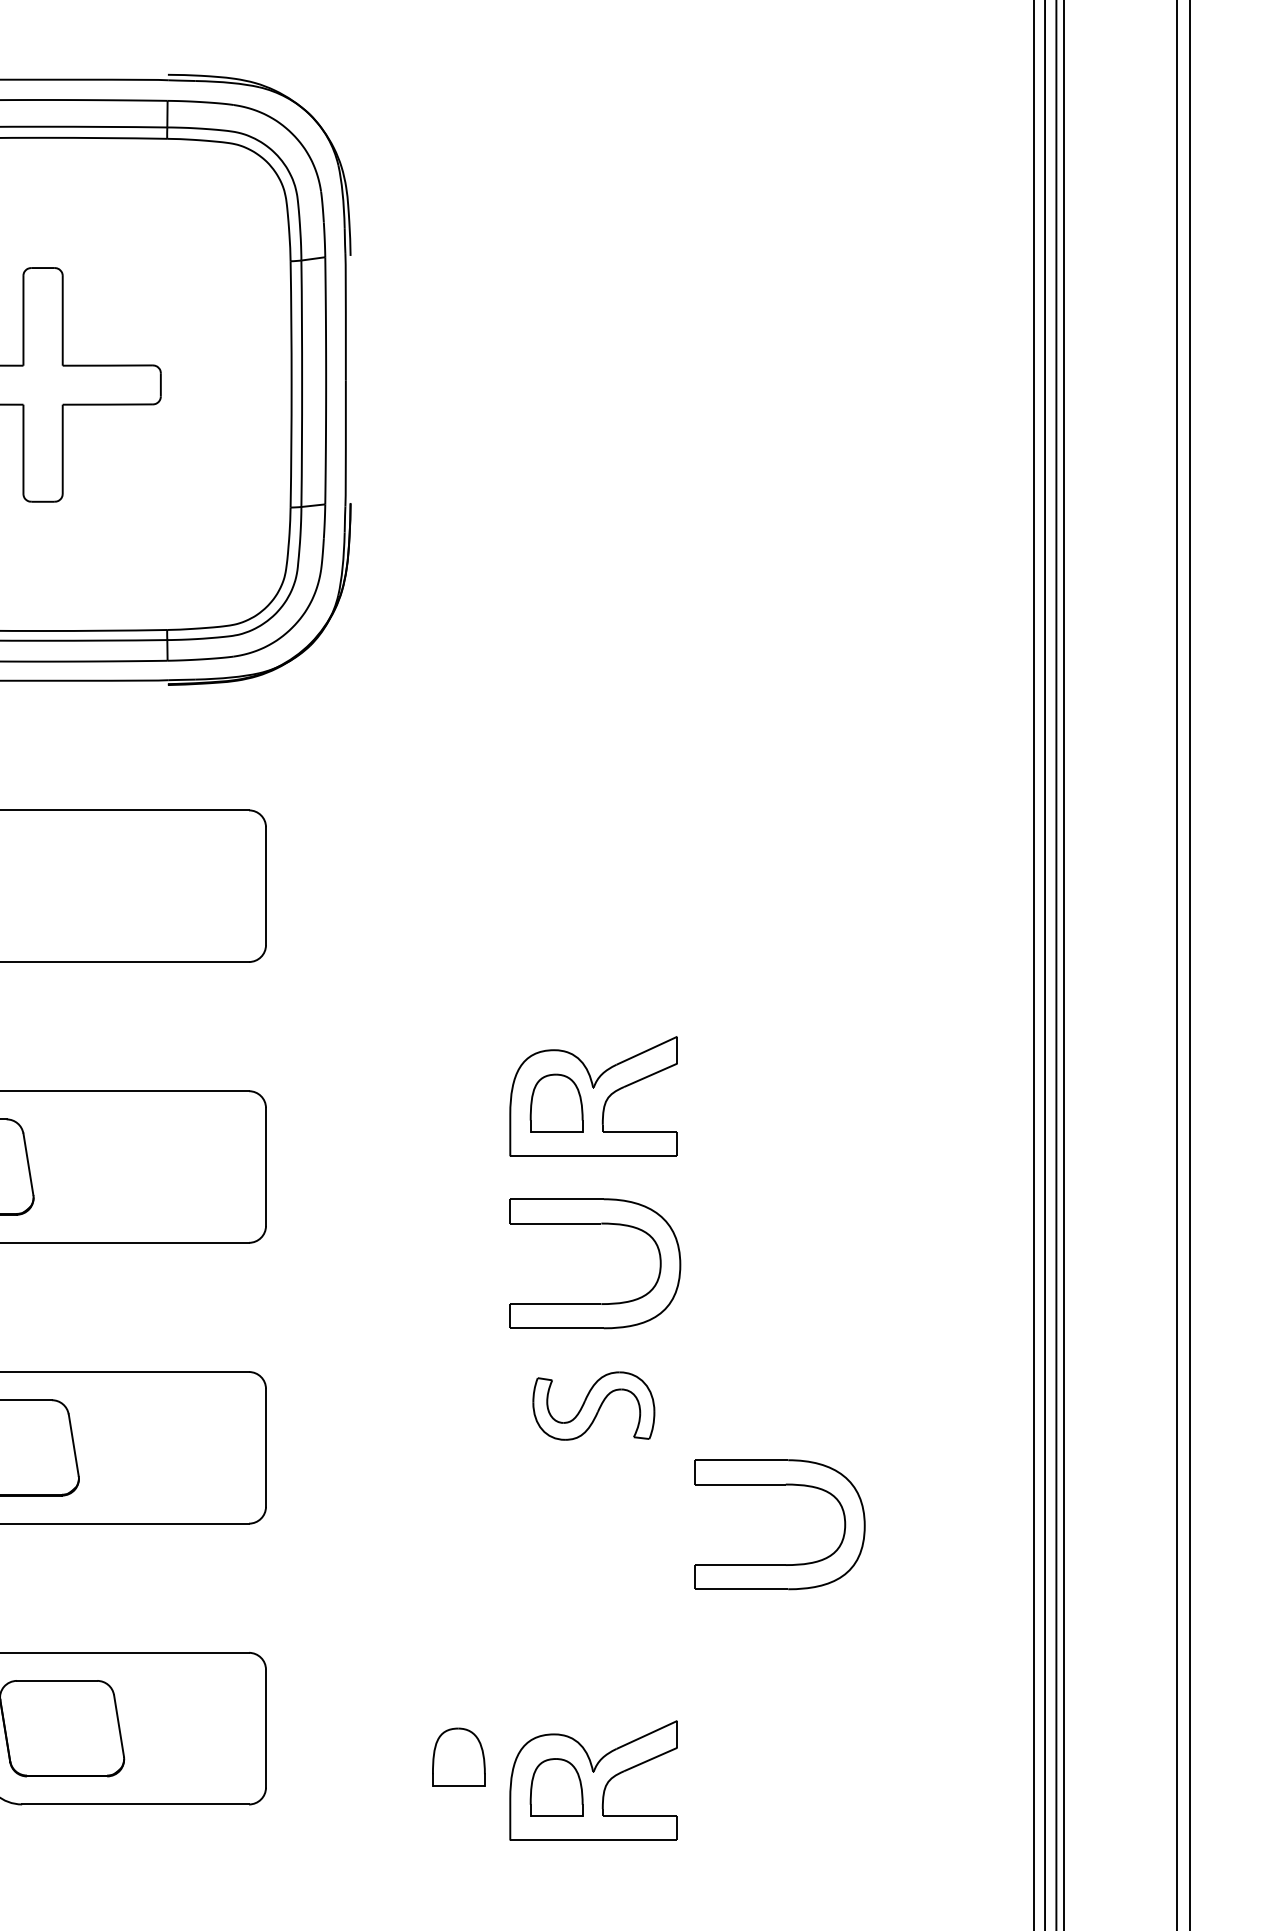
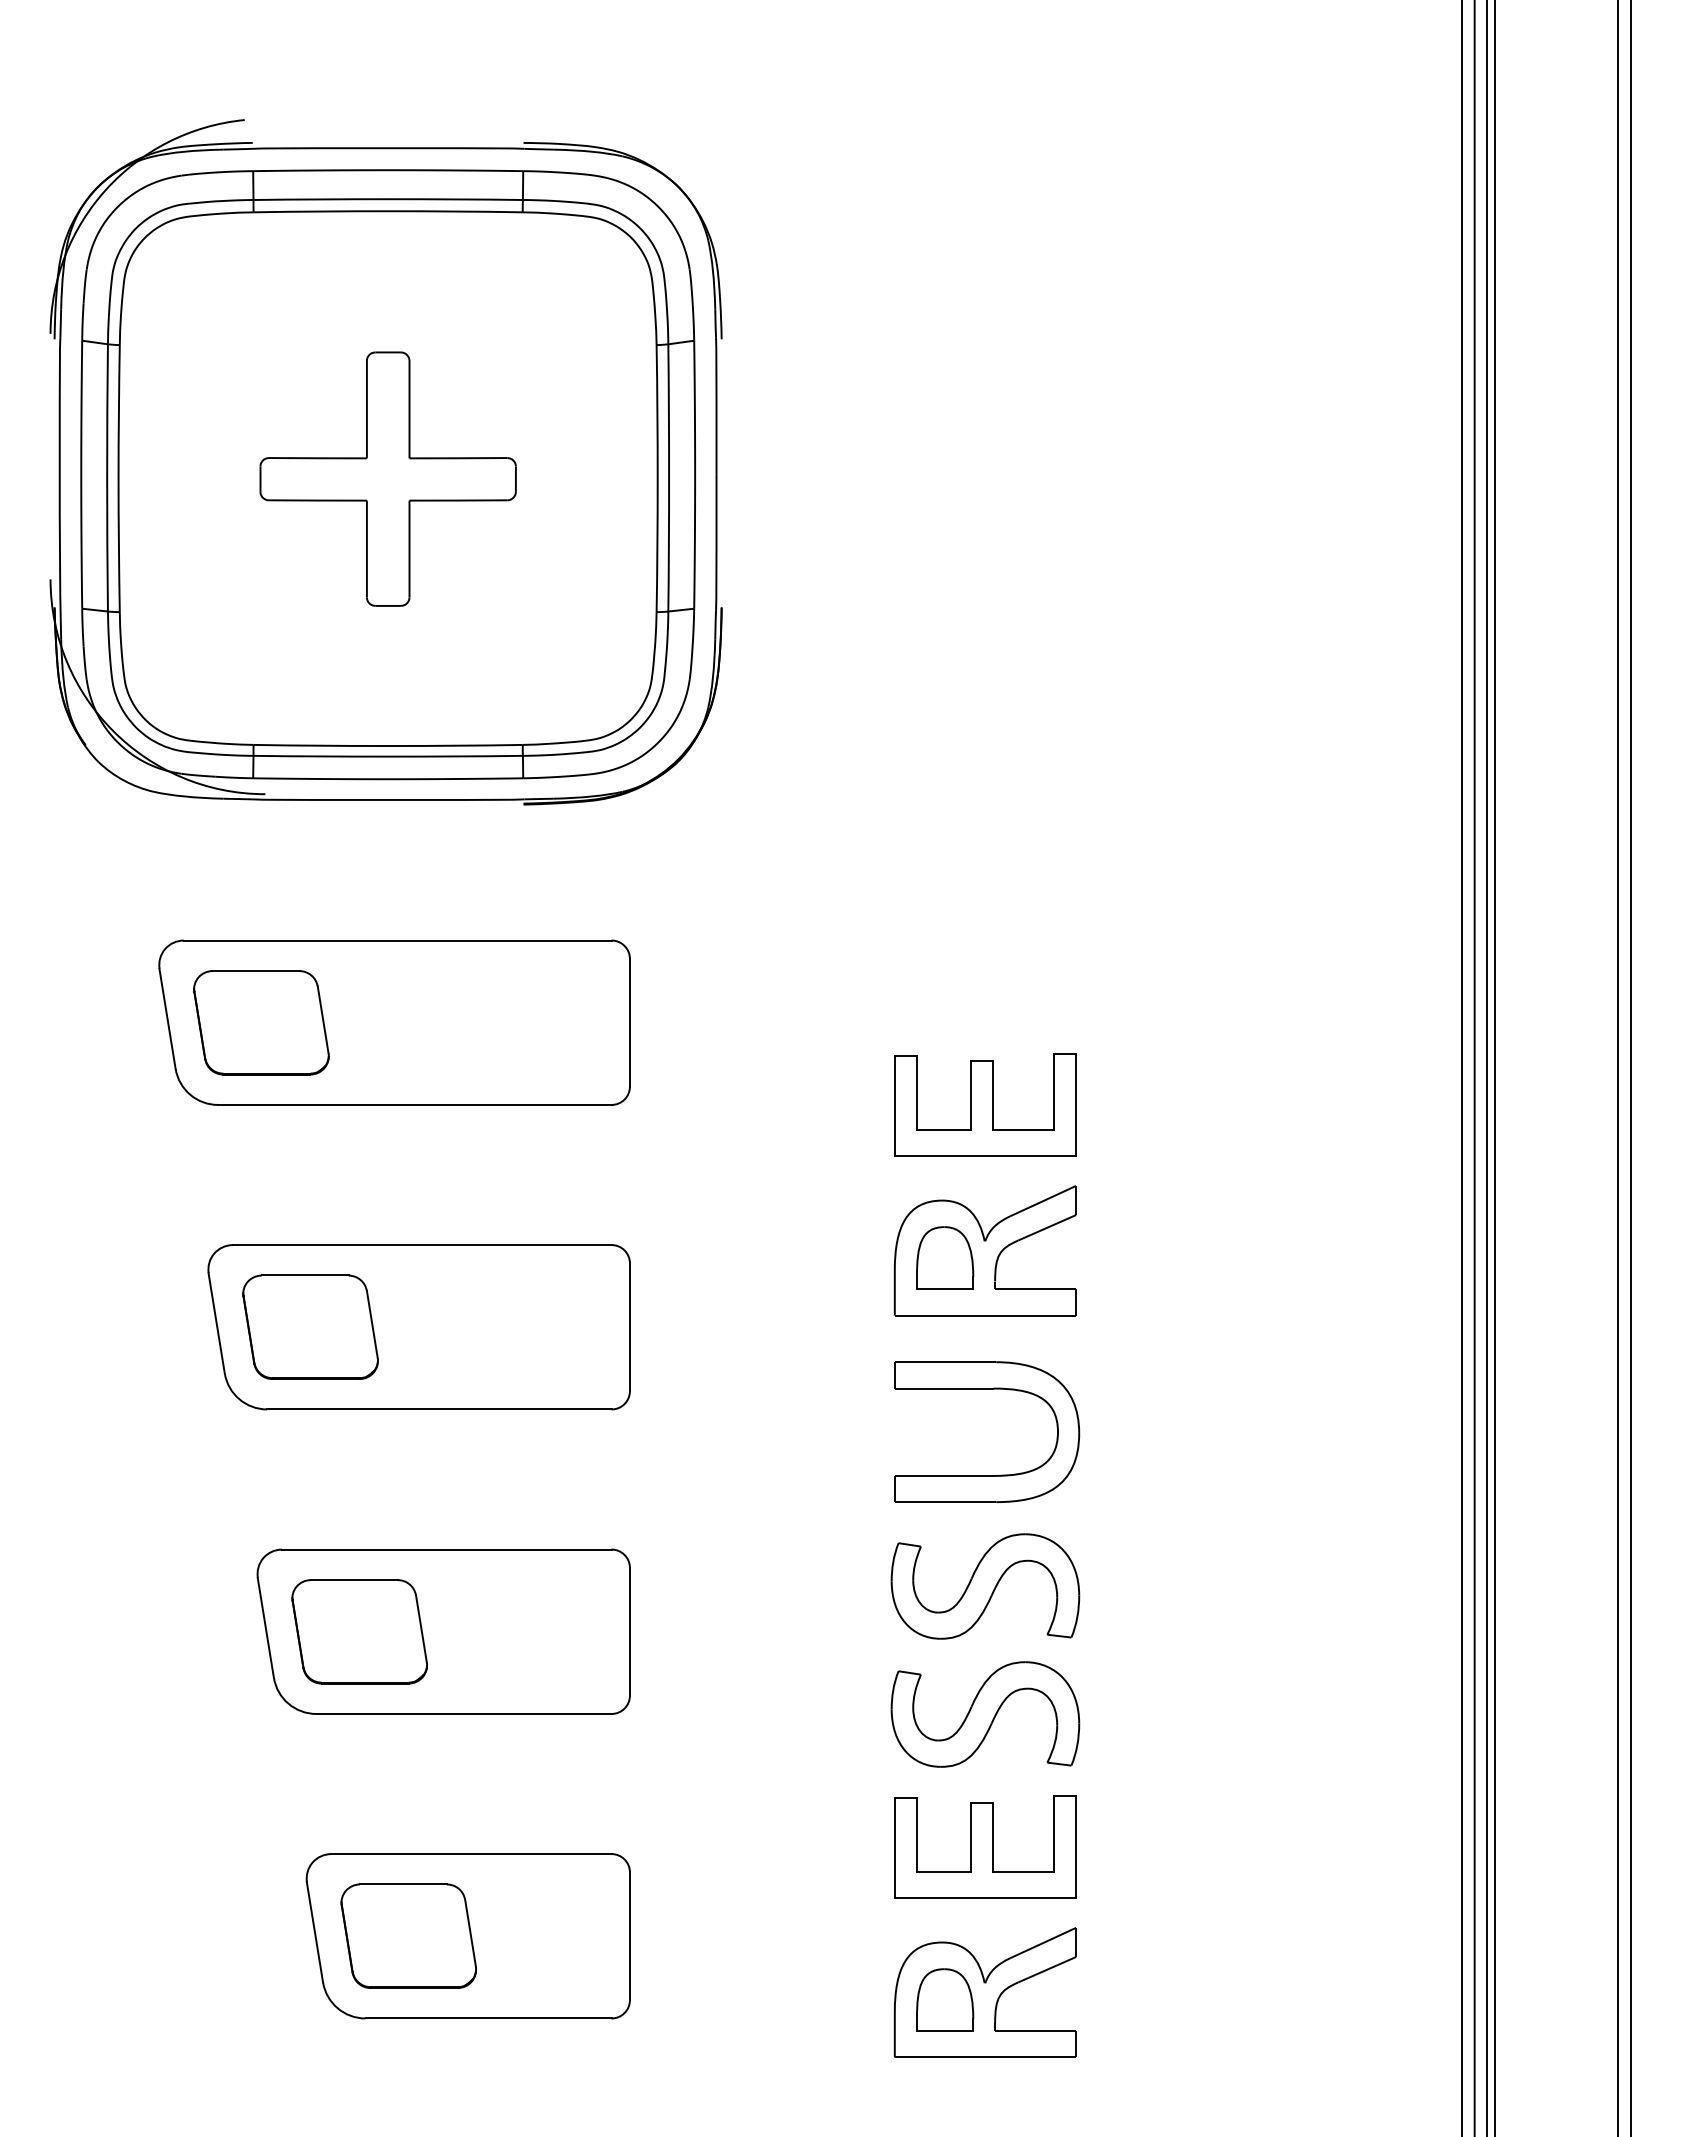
part: (593, 961) -> (985, 1104), added
part: (593, 1406) -> (985, 1586), size x1.43
part: (780, 1485) -> (1187, 1672), removed
part: (593, 1524) -> (985, 1714), added
part: (593, 1645) -> (985, 1846), added
part: (459, 1756) -> (839, 1966), removed

